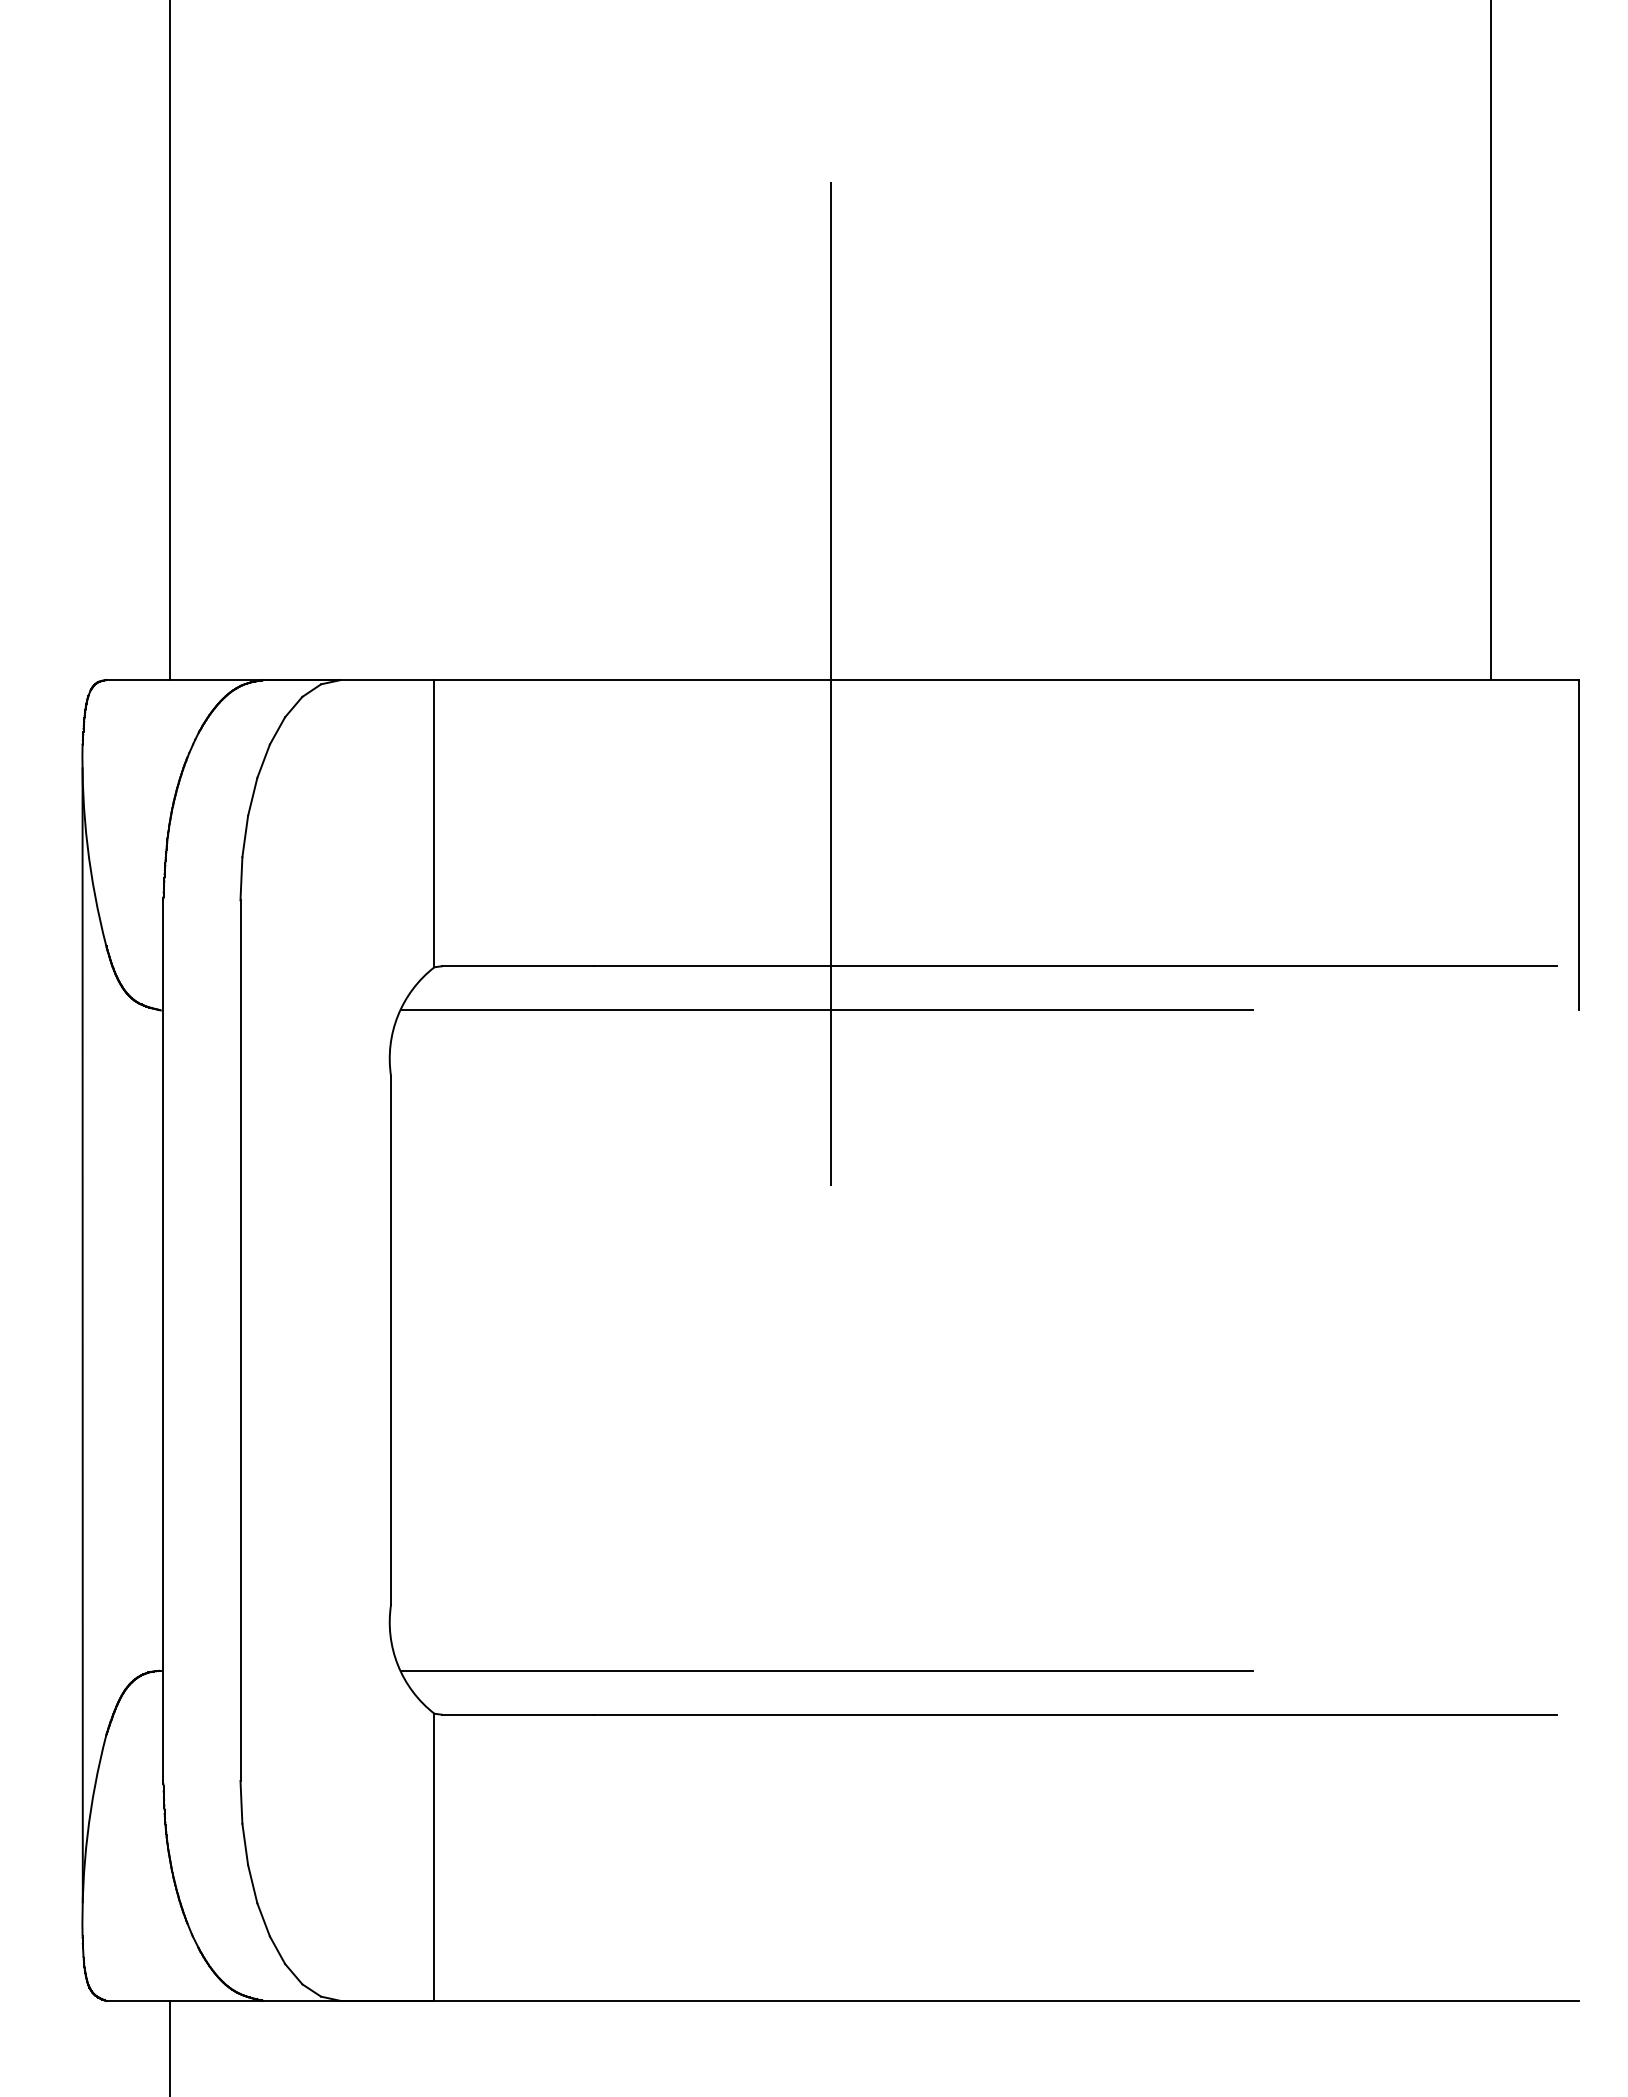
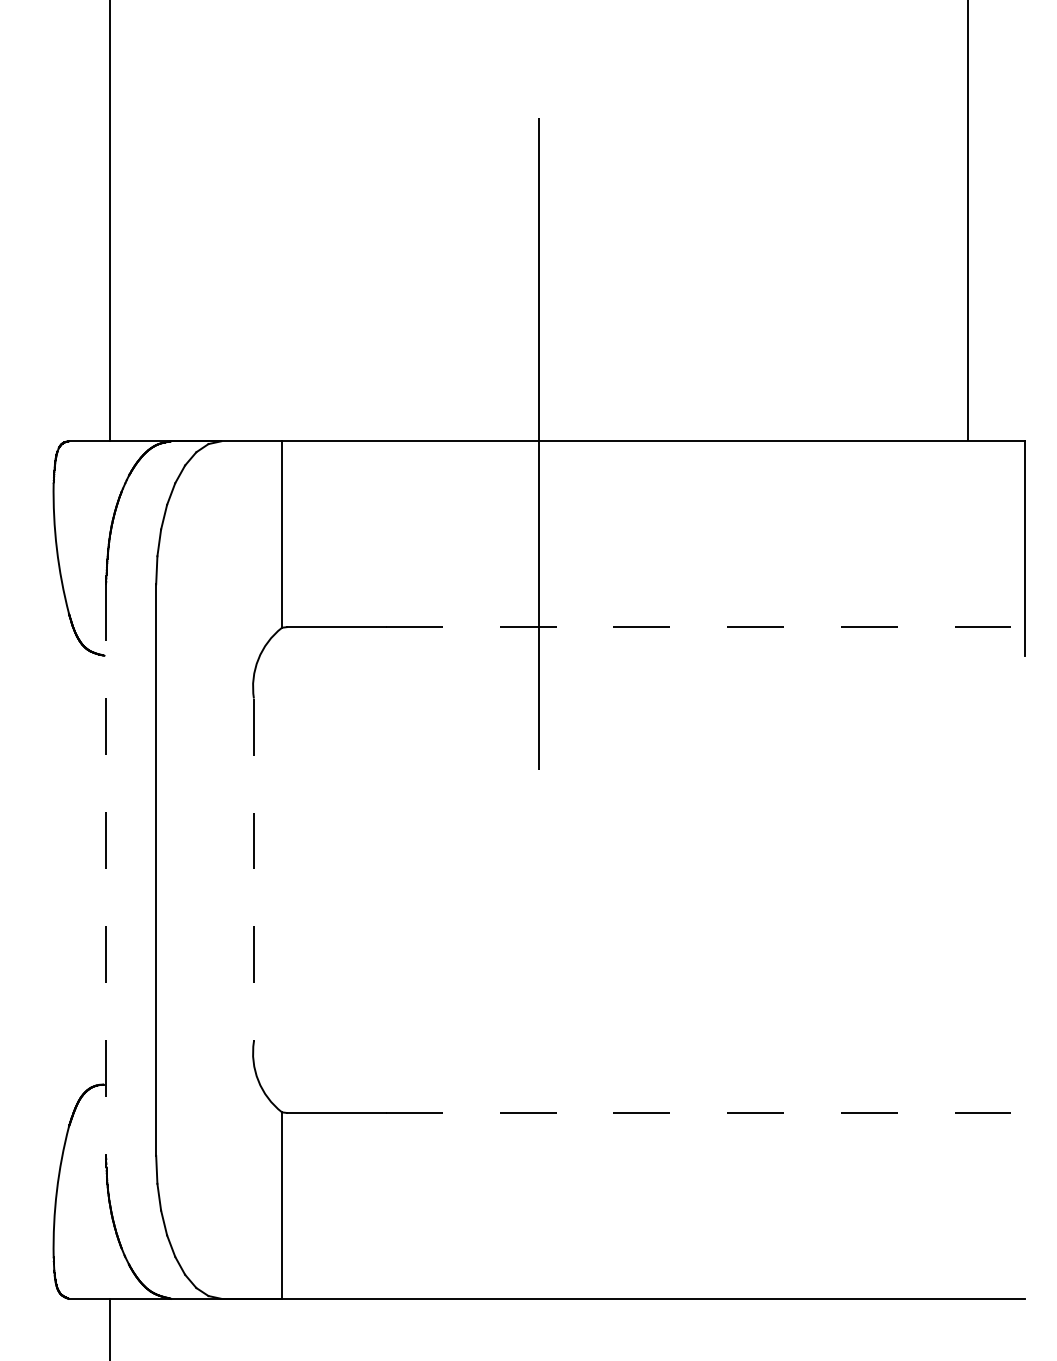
line: (1075, 966) -> (698, 627), solid -> dashed
line: (826, 1009) -> (536, 655), removed
line: (82, 1335) -> (53, 866), removed
line: (163, 1341) -> (106, 870), solid -> dashed
line: (390, 1341) -> (253, 870), solid -> dashed
line: (826, 1670) -> (536, 1084), removed
line: (1075, 1713) -> (698, 1112), solid -> dashed

